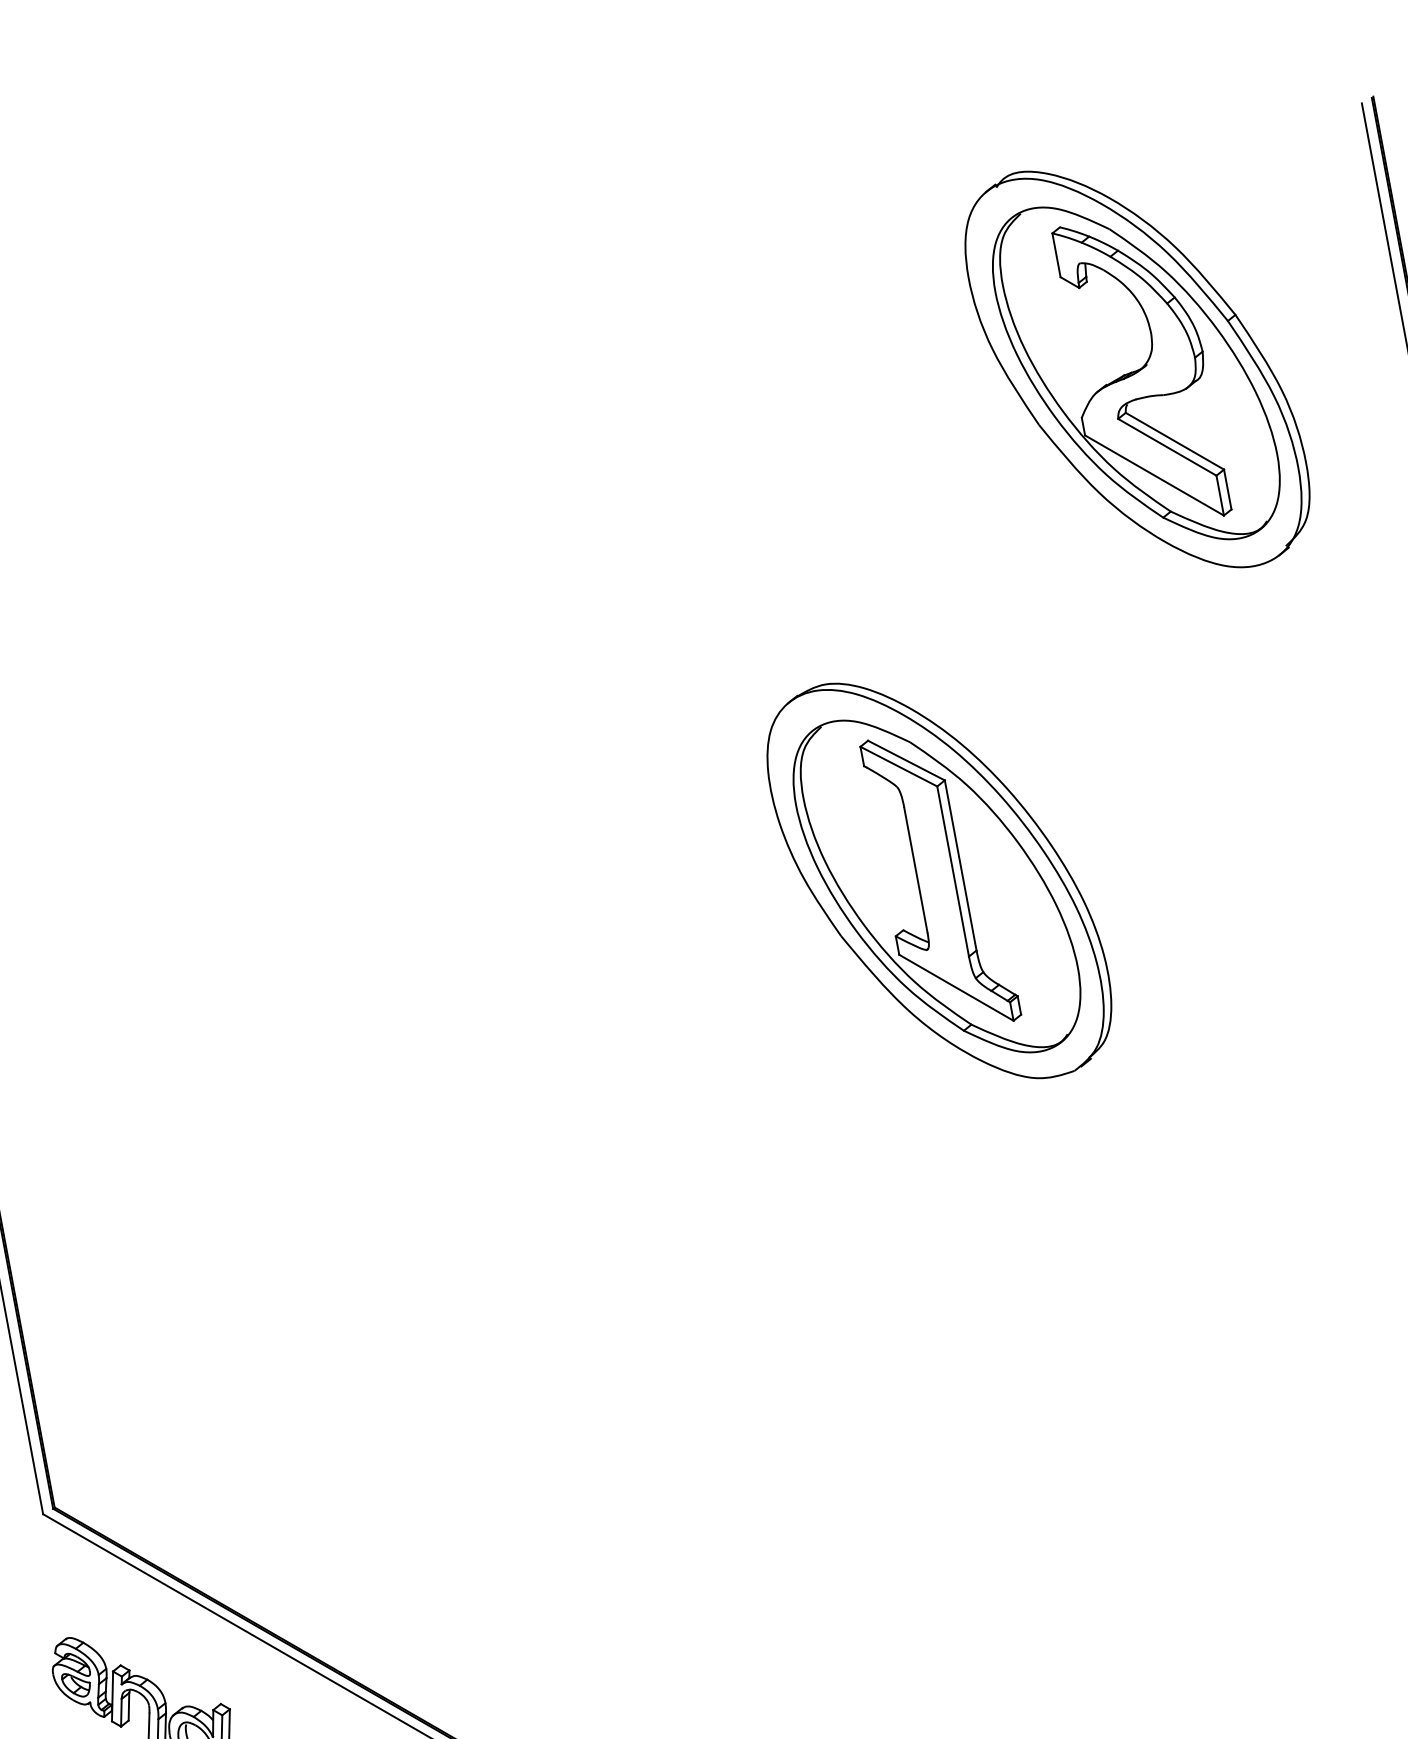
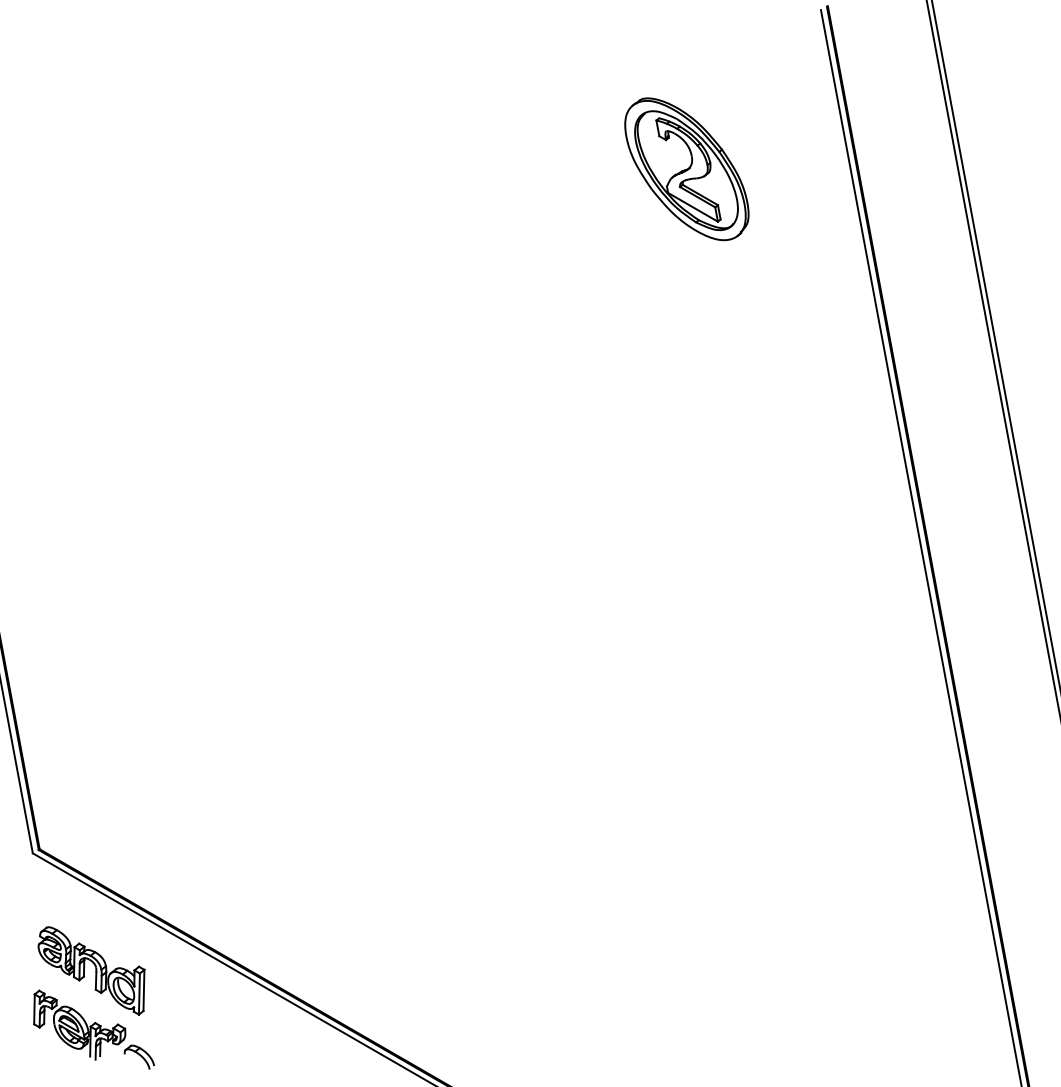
part: (1136, 370) -> (686, 169), size x0.6
part: (939, 880) -> (568, 474), removed

